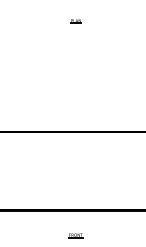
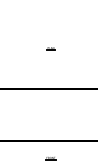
part: (75, 21) -> (50, 48), moved

